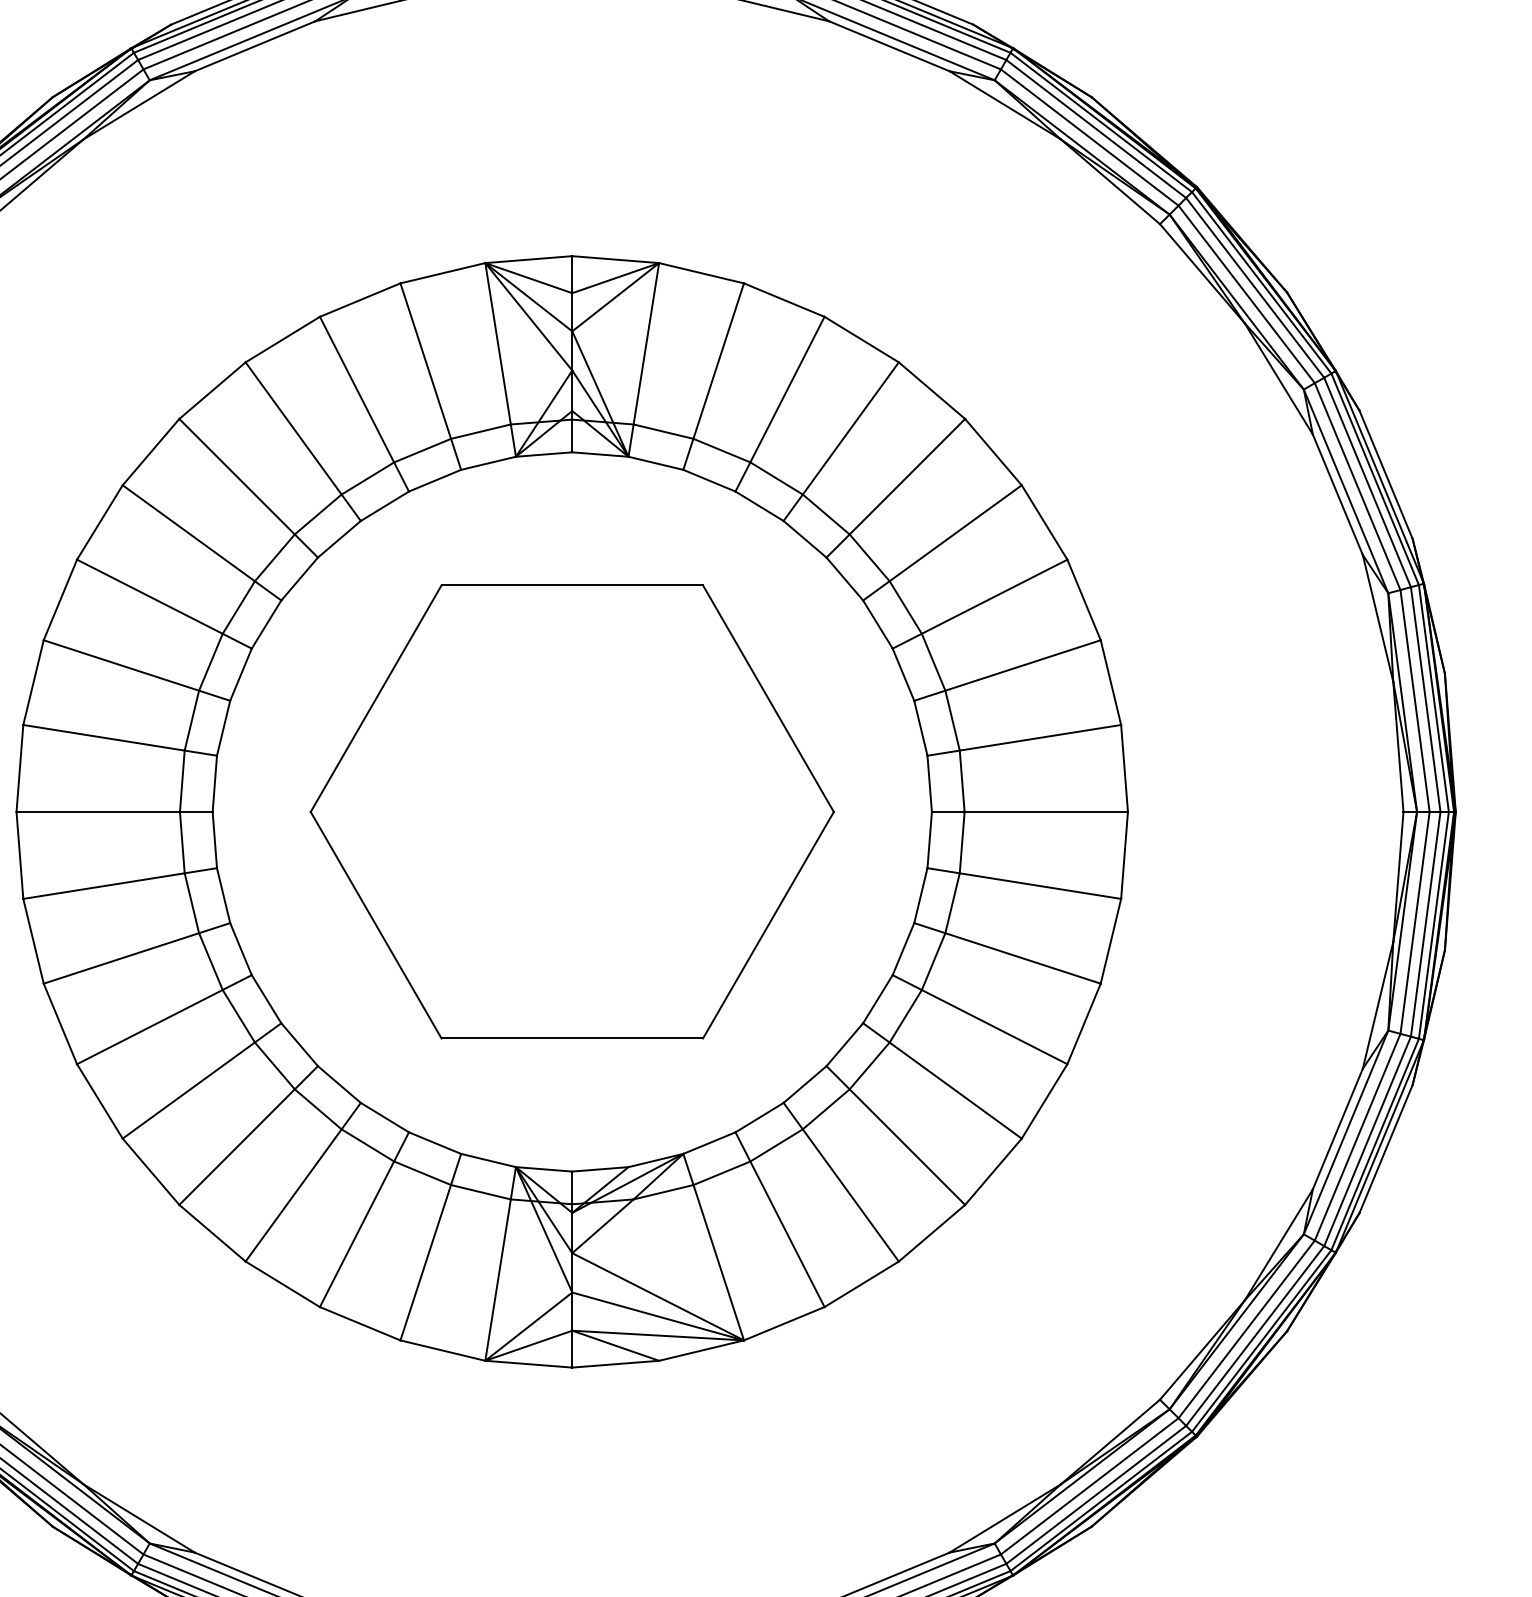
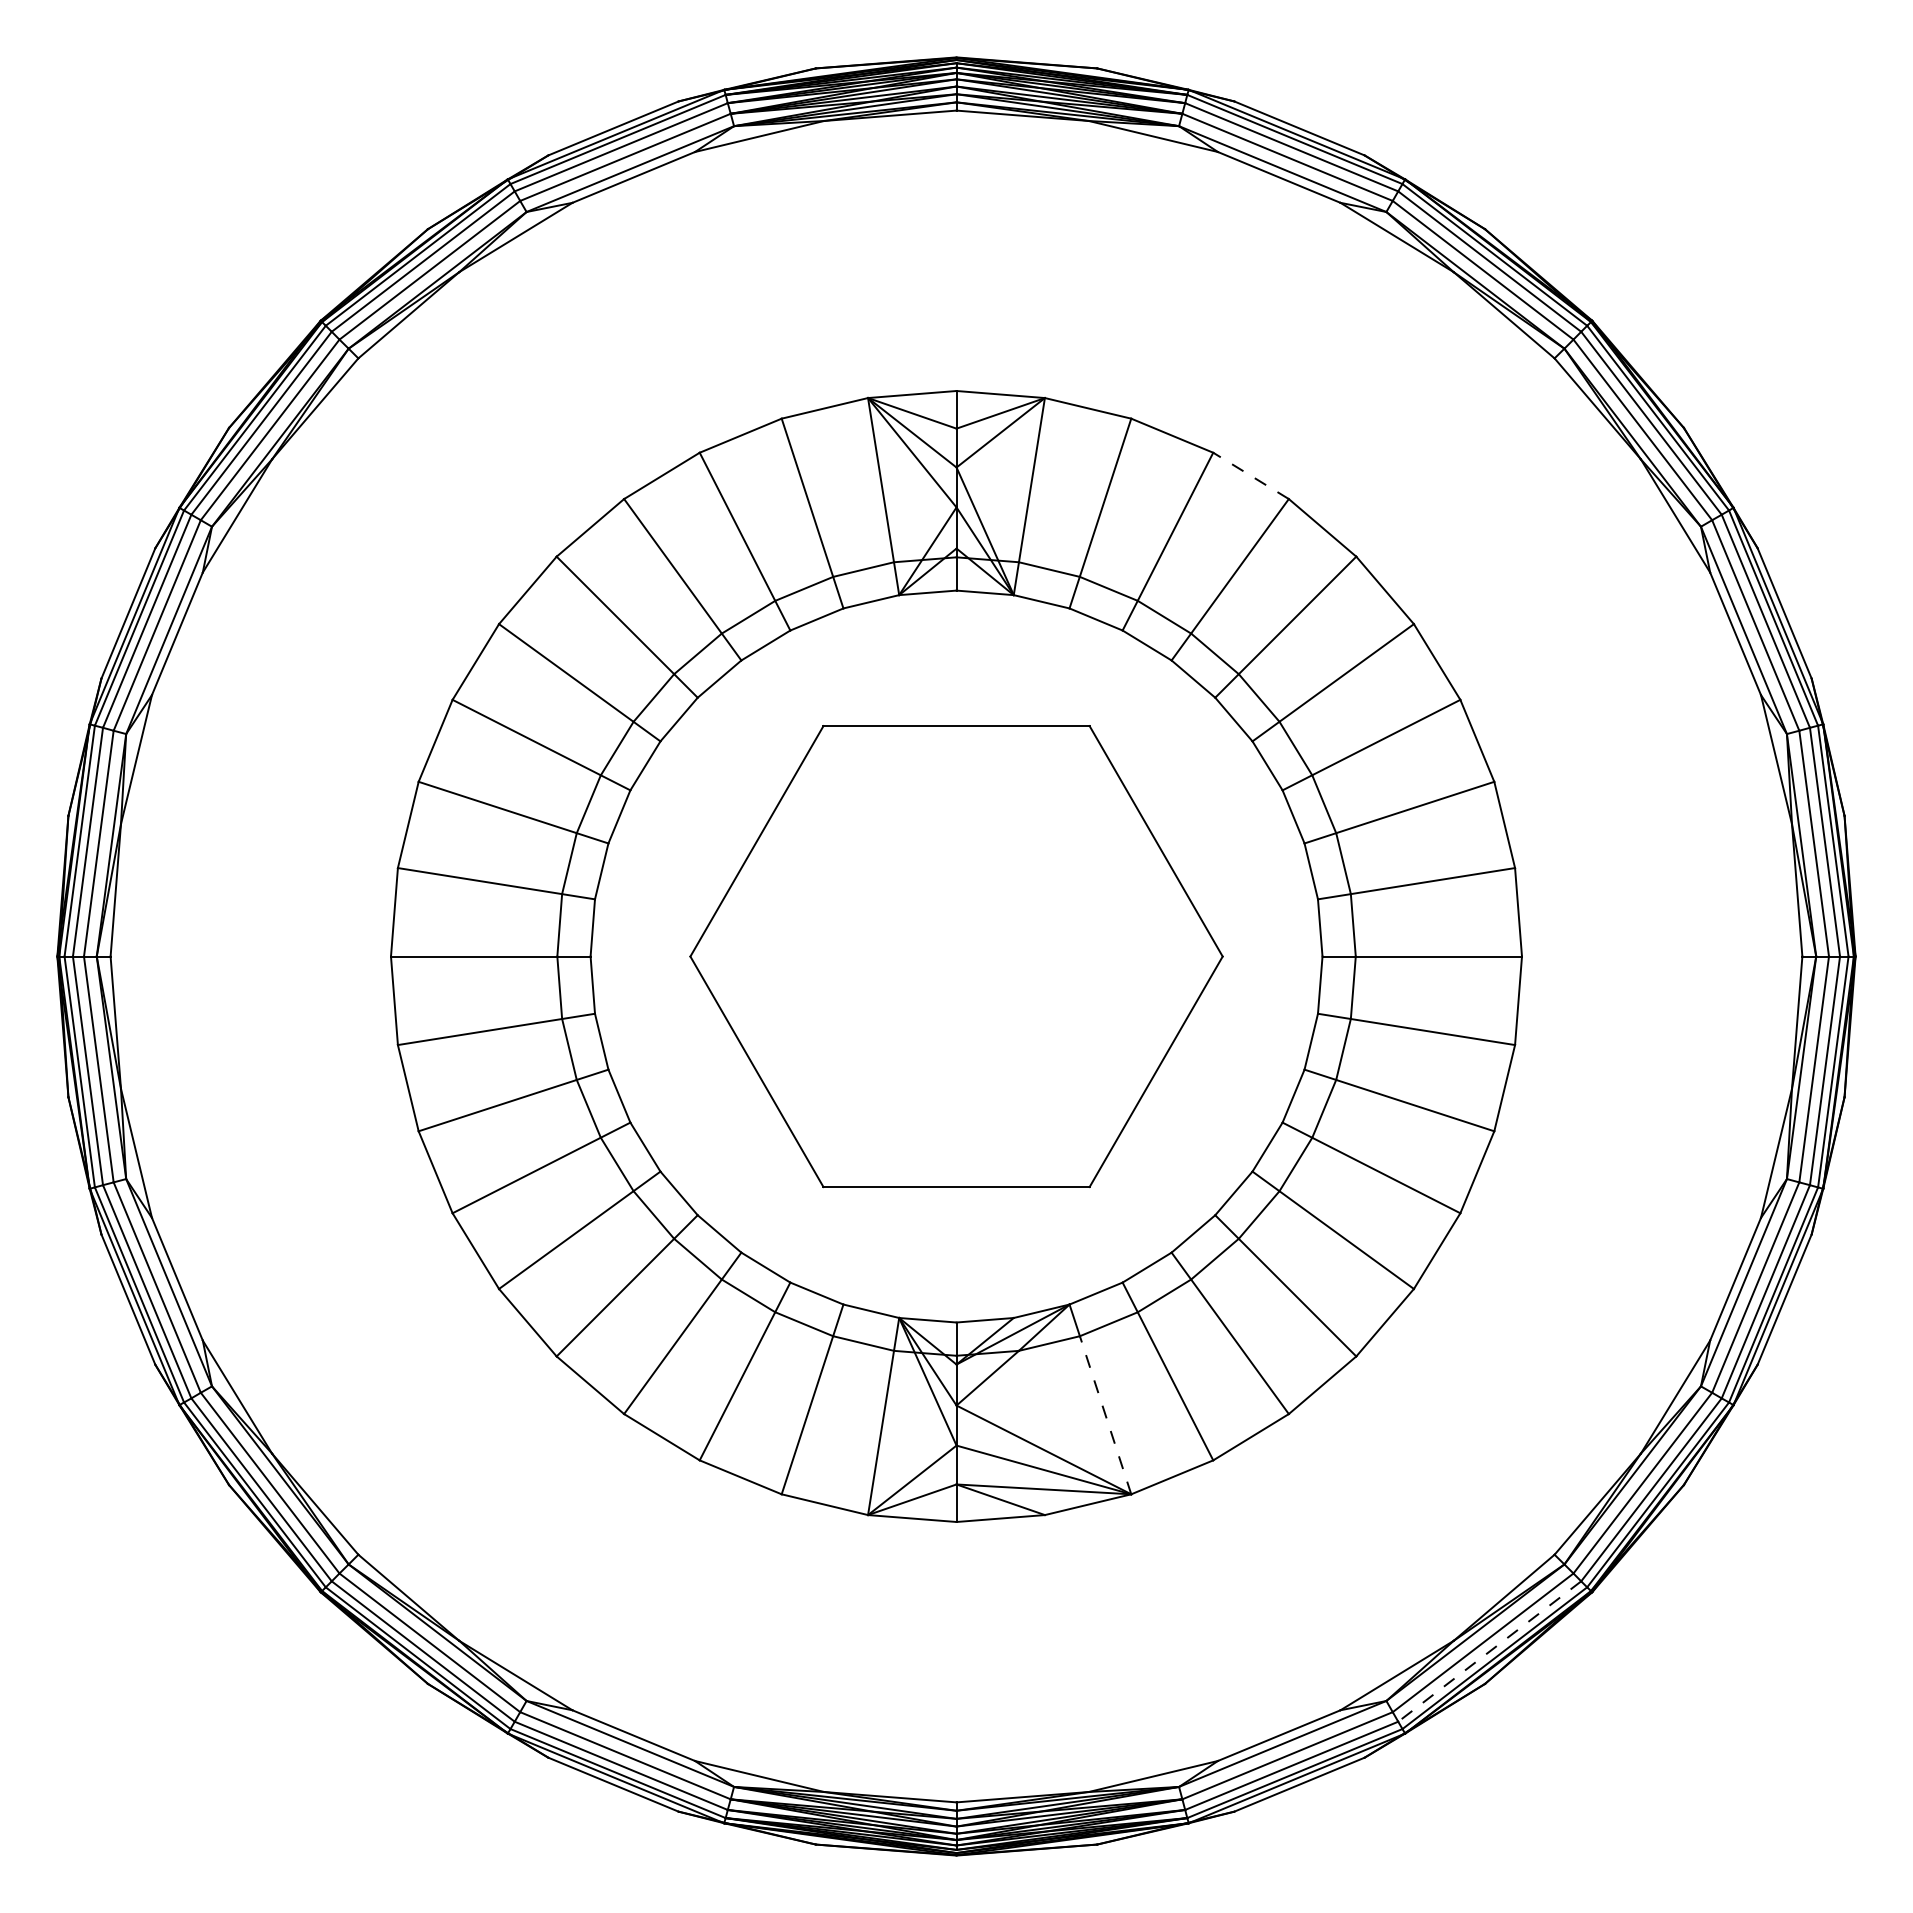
line: (861, 339) -> (1250, 475), solid -> dashed
line: (718, 1261) -> (1105, 1414), solid -> dashed
line: (1096, 1494) -> (1489, 1651), solid -> dashed

